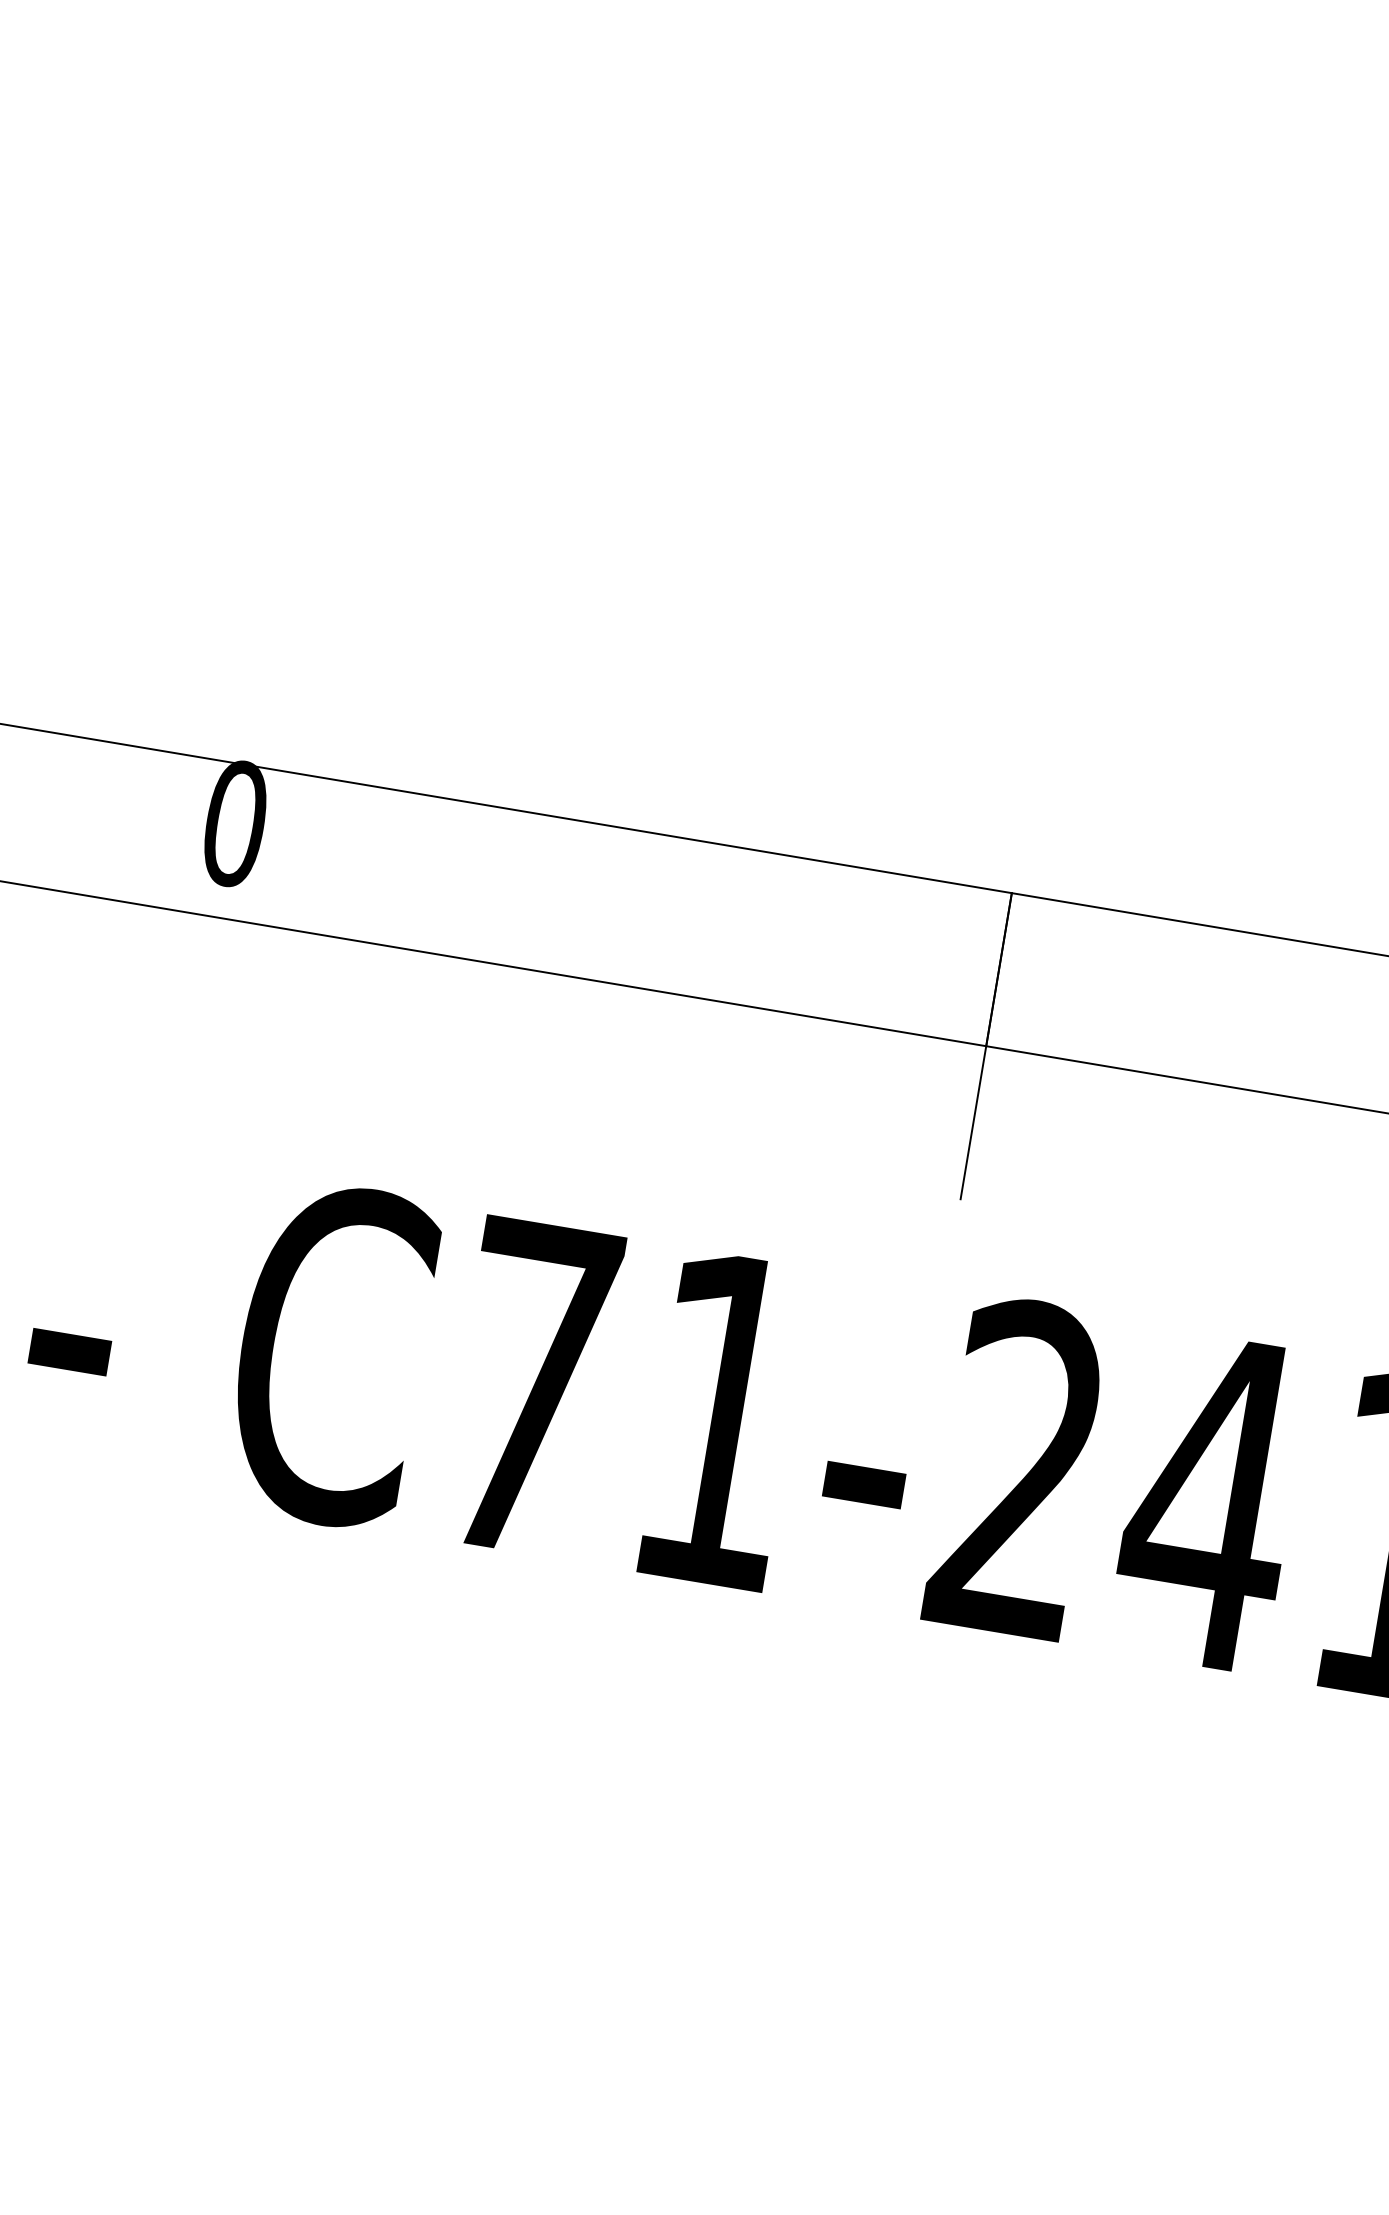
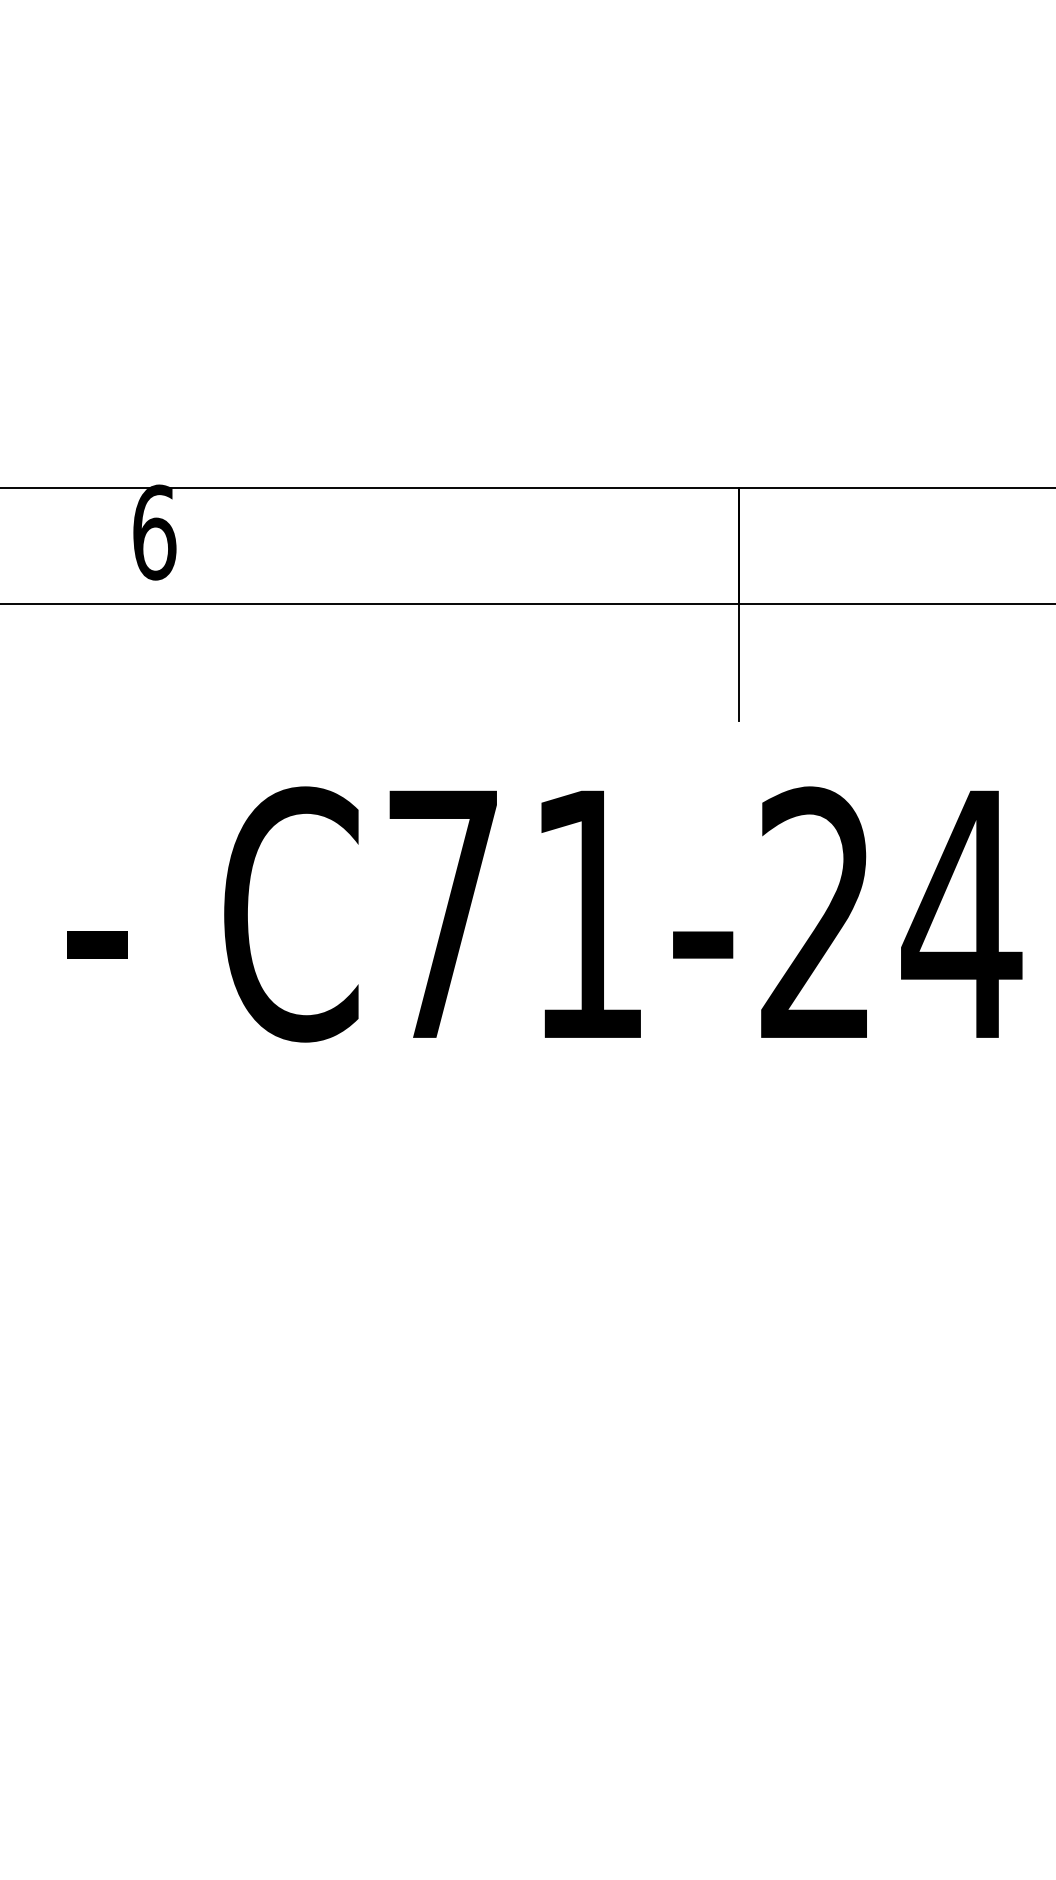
text: (235, 823) -> (154, 532), 0 -> 6

